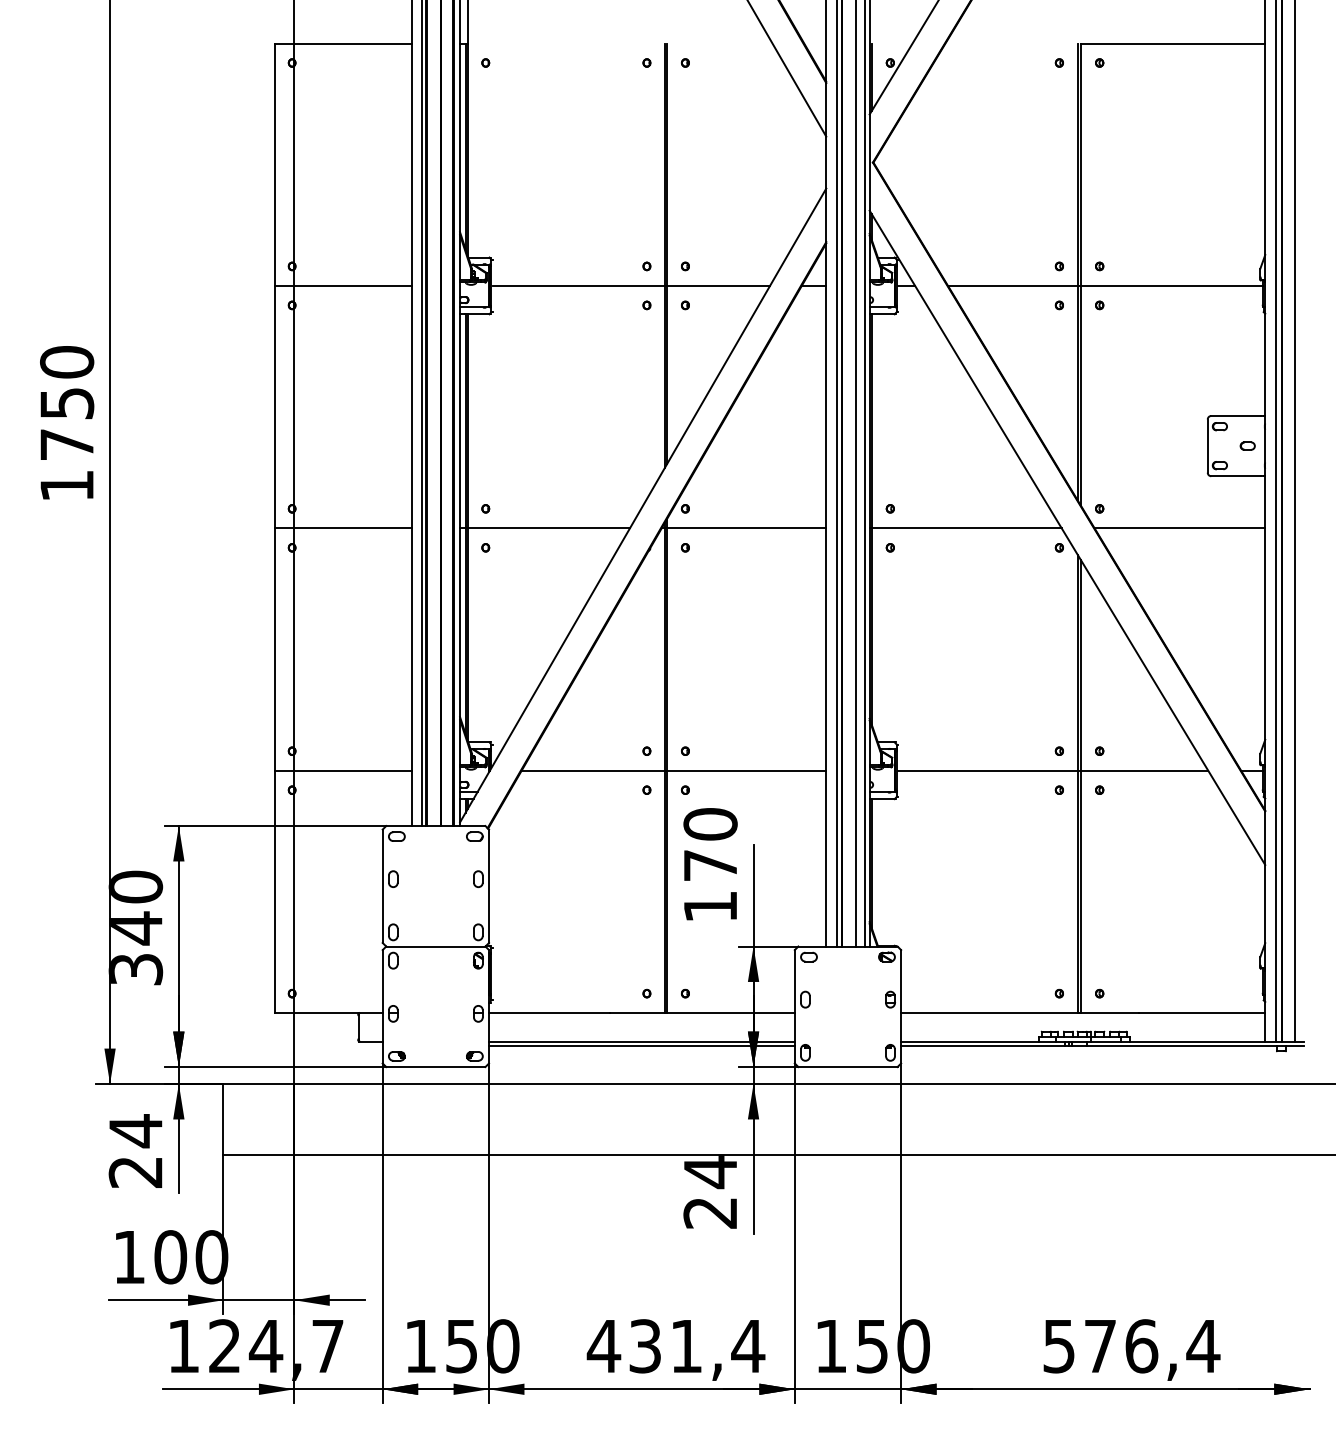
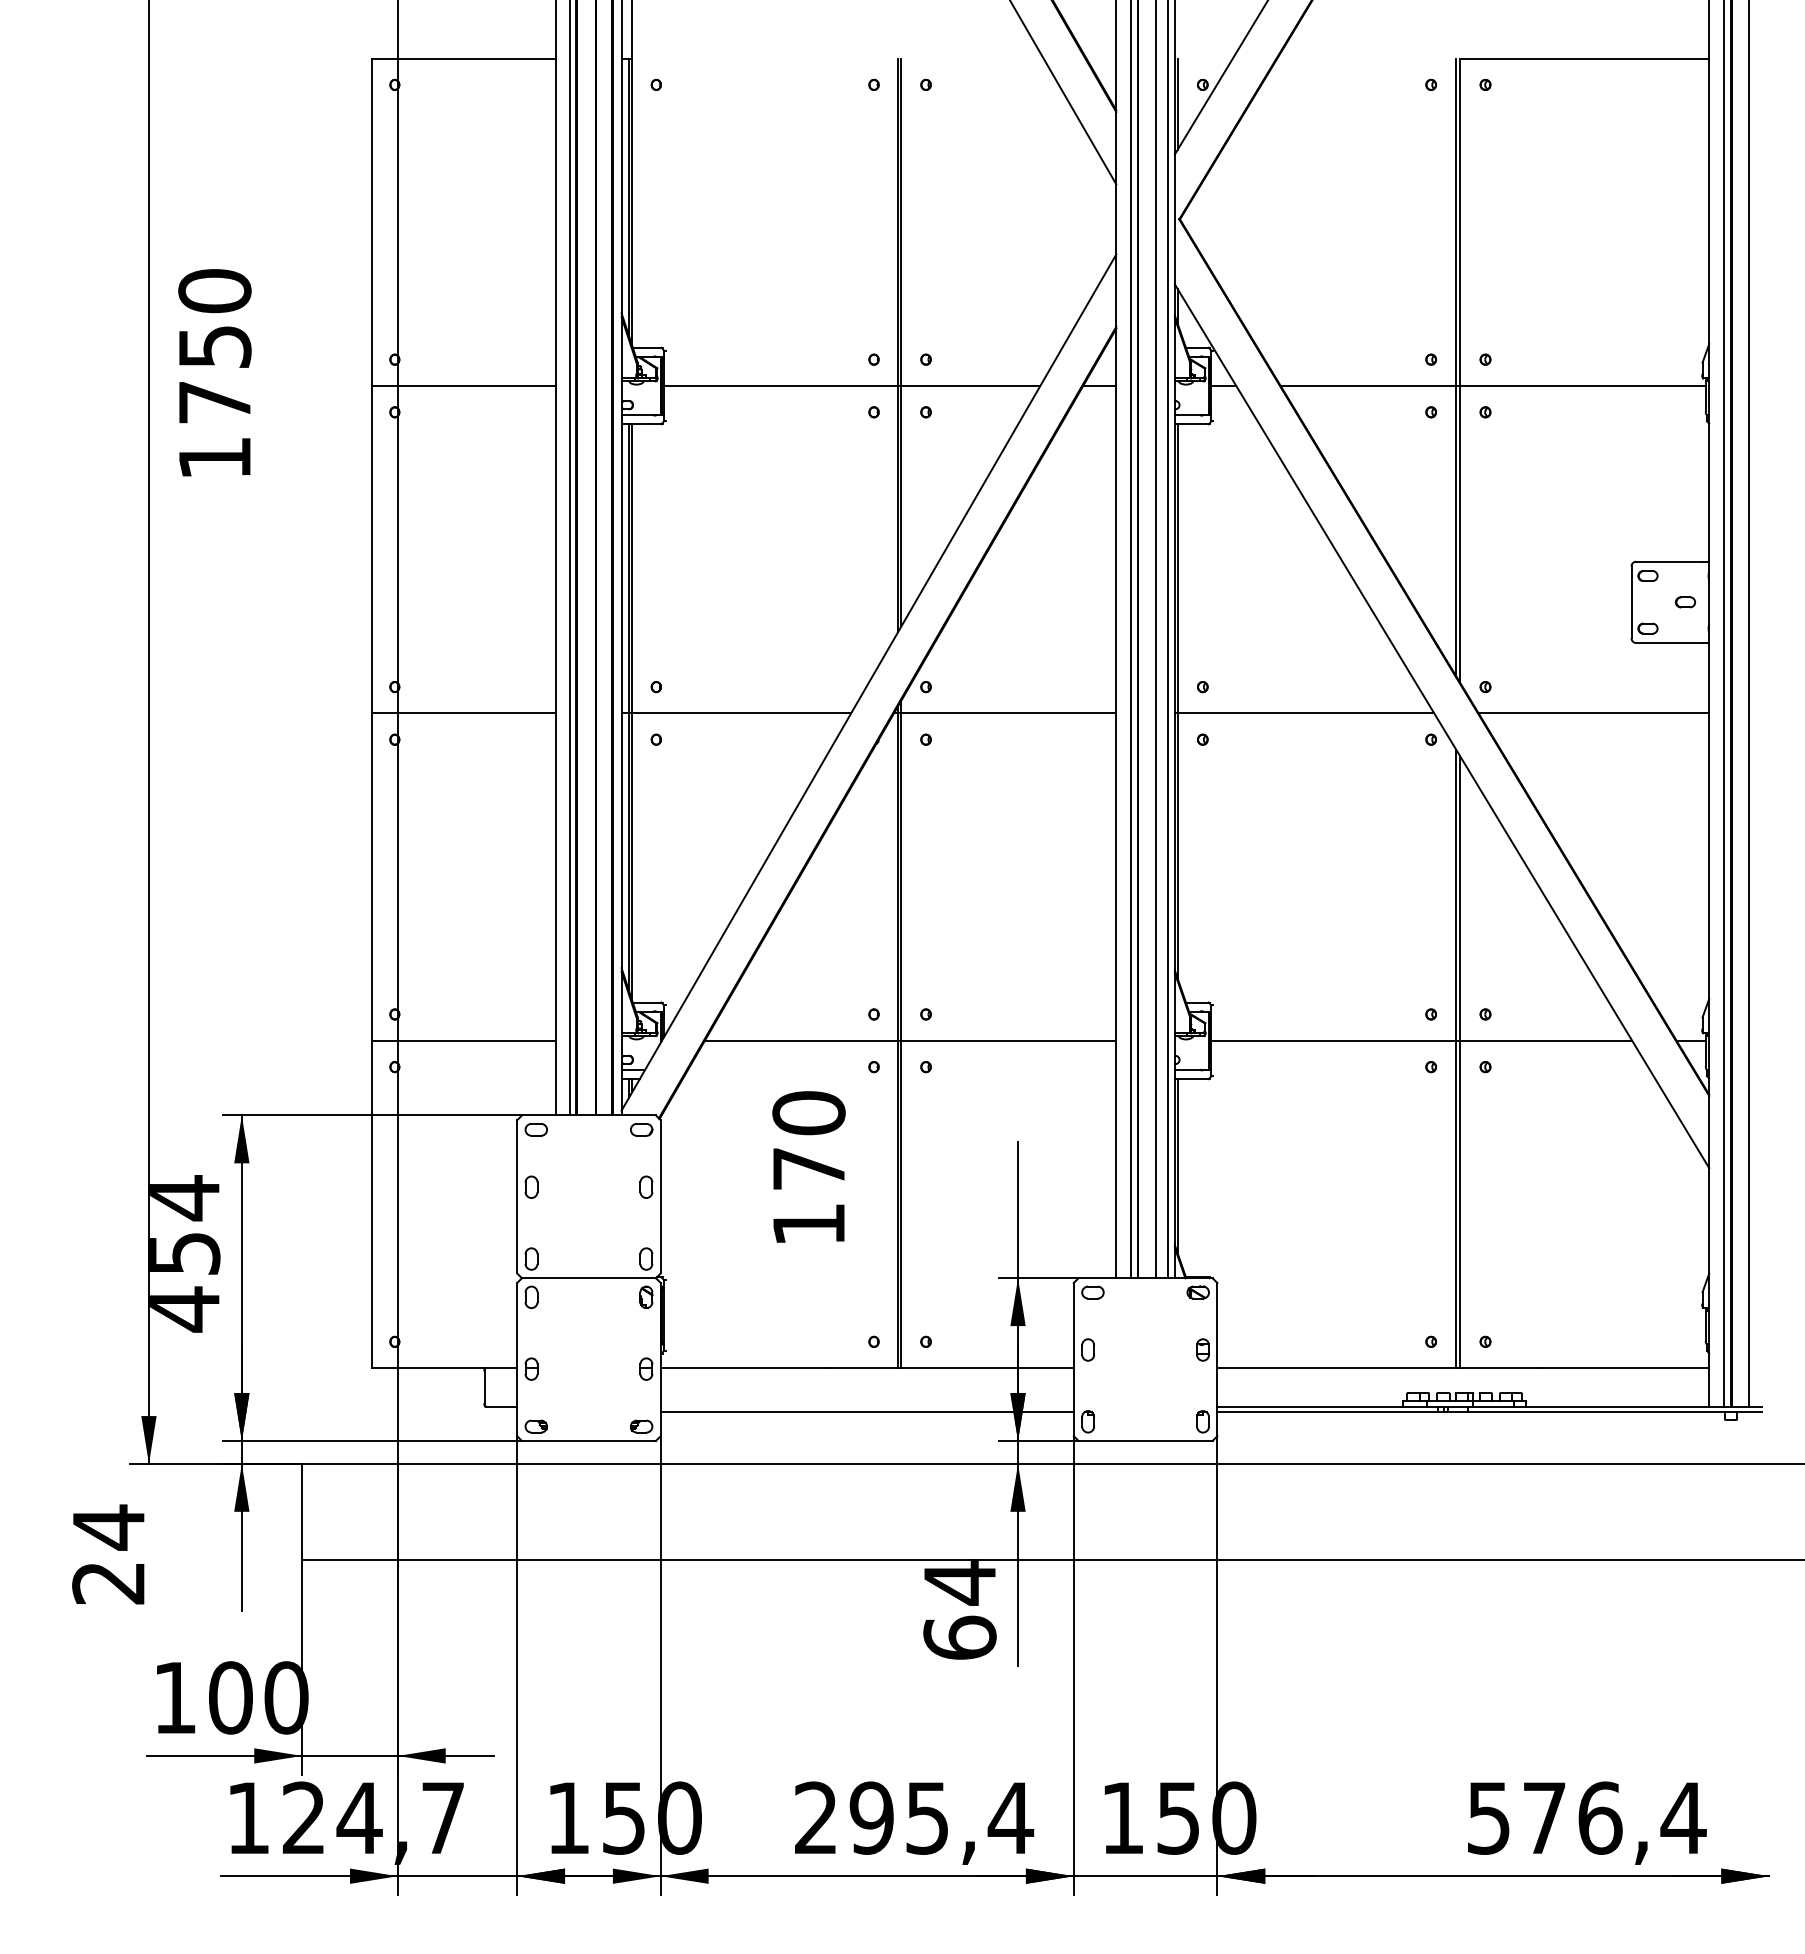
text: (66, 422) -> (214, 372), moved
text: (710, 863) -> (808, 1166), moved
text: (135, 928) -> (183, 1253), 340 -> 454
line: (641, 1041) -> (866, 1406), removed
text: (135, 1151) -> (108, 1554), moved
text: (710, 1212) -> (959, 1637), 24 -> 64
text: (643, 1345) -> (869, 1817), 431,4 -> 295,4
text: (1132, 1349) -> (1587, 1822), moved

